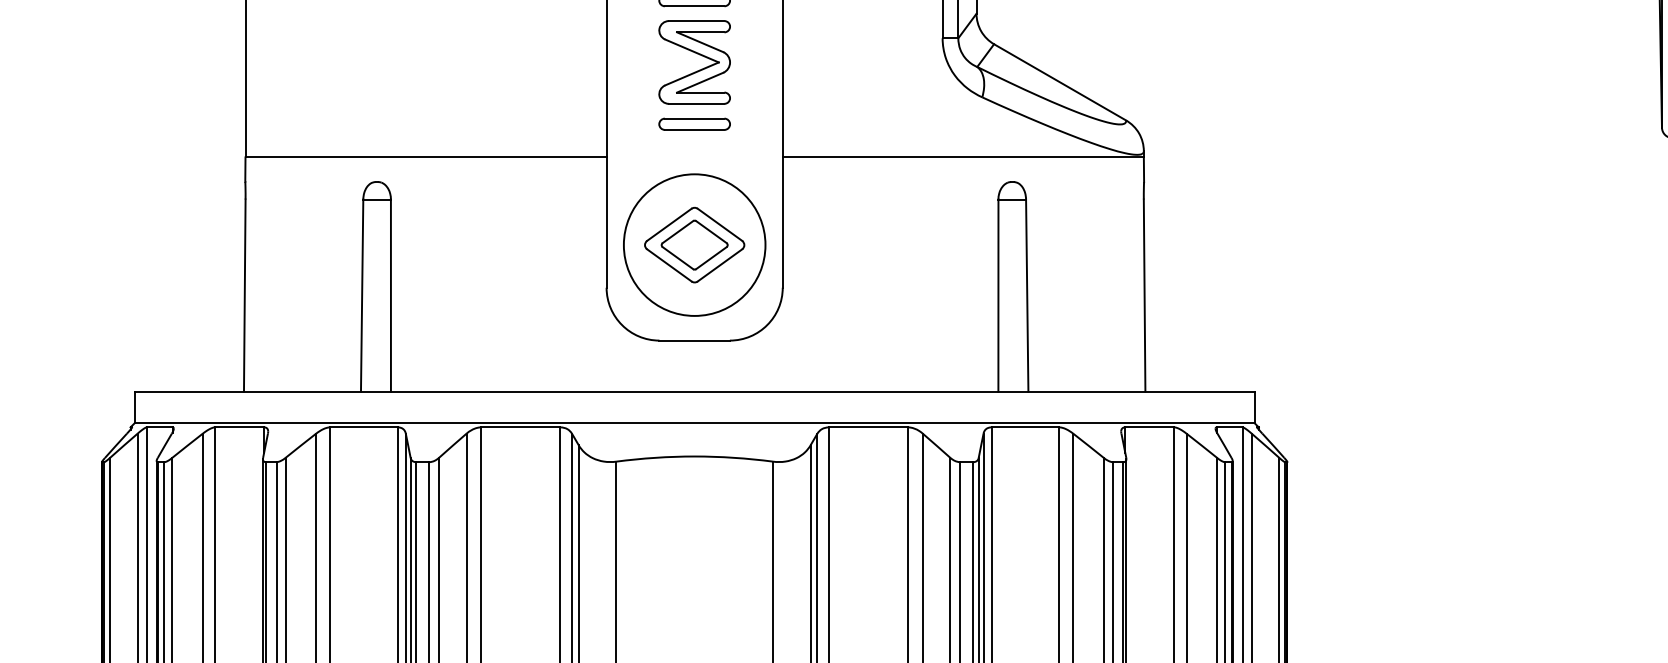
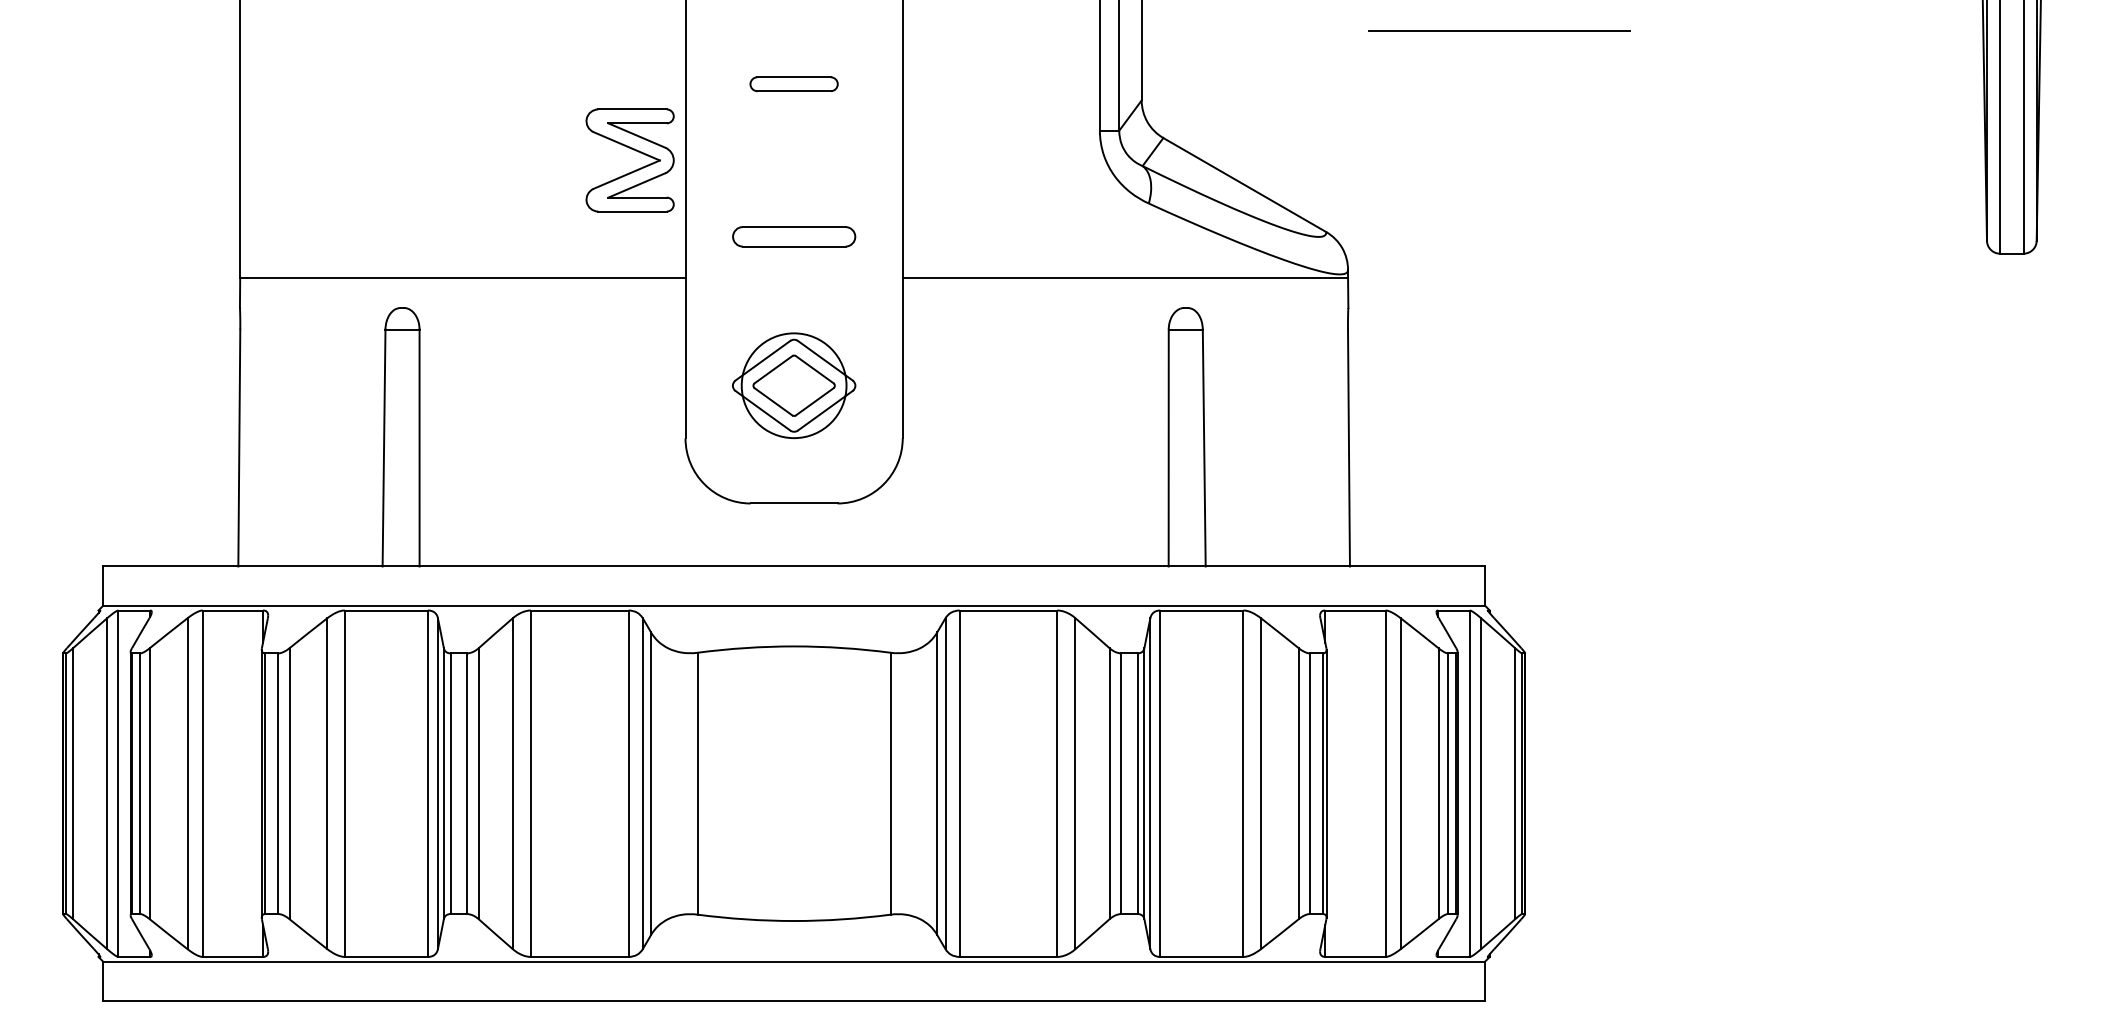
part: (697, 54) -> (633, 150), moved
part: (694, 124) -> (793, 236), size x1.4
circle: (694, 244) -> (793, 385), size x0.6

